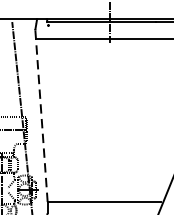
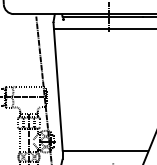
line: (42, 117) -> (58, 87), dashed -> solid

